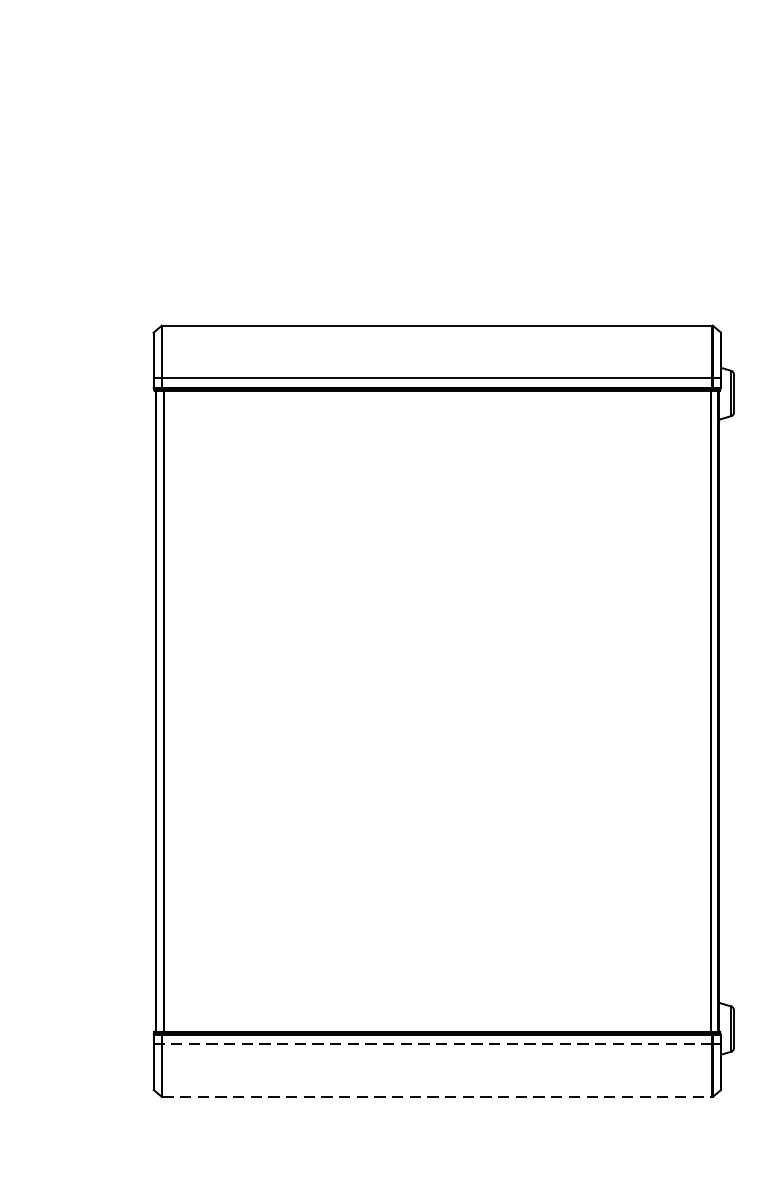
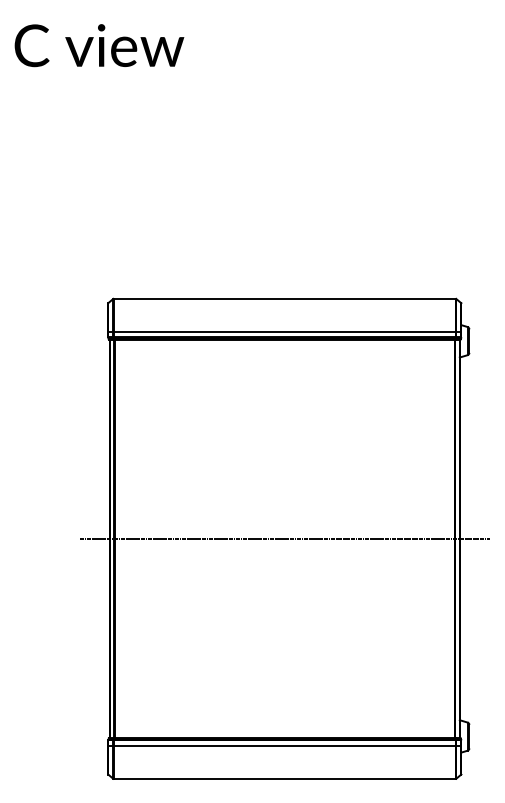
line: (436, 710) -> (284, 538), added
line: (436, 1044) -> (284, 746), dashed -> solid
line: (438, 1096) -> (285, 778), dashed -> solid

